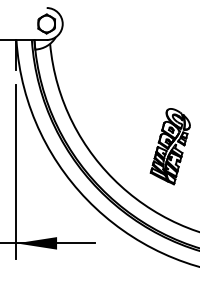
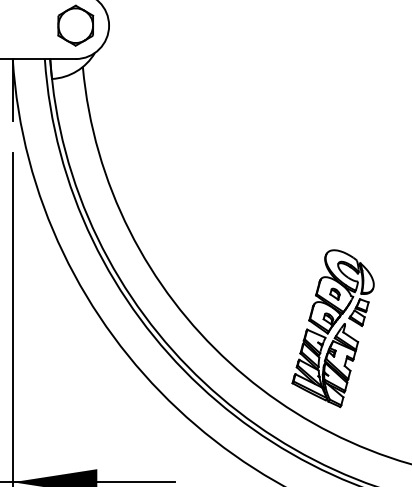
part: (169, 146) -> (331, 328), moved

